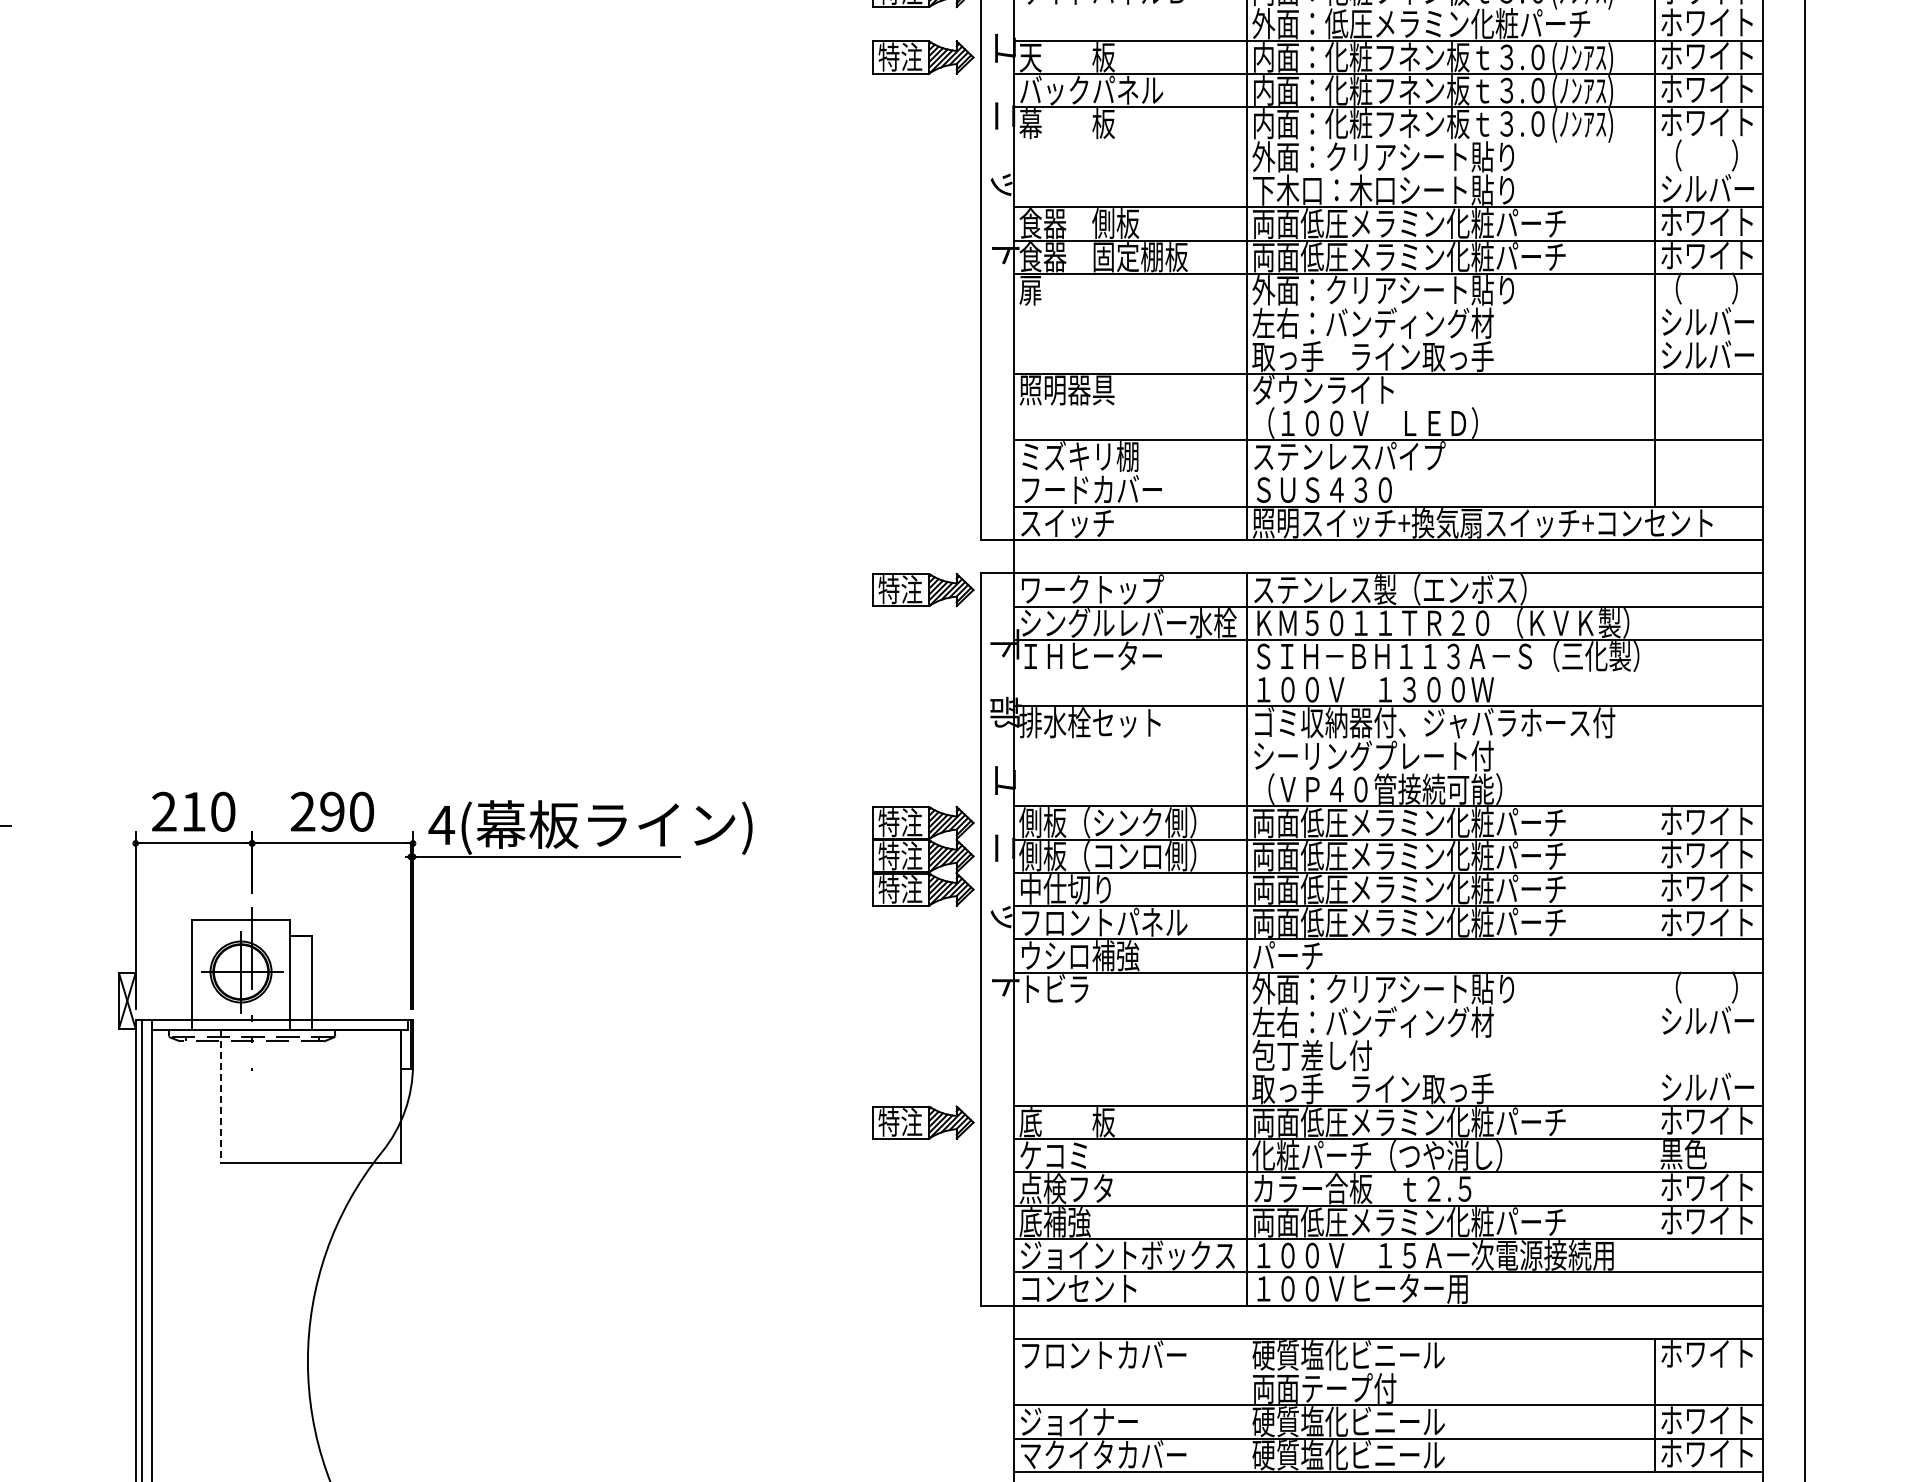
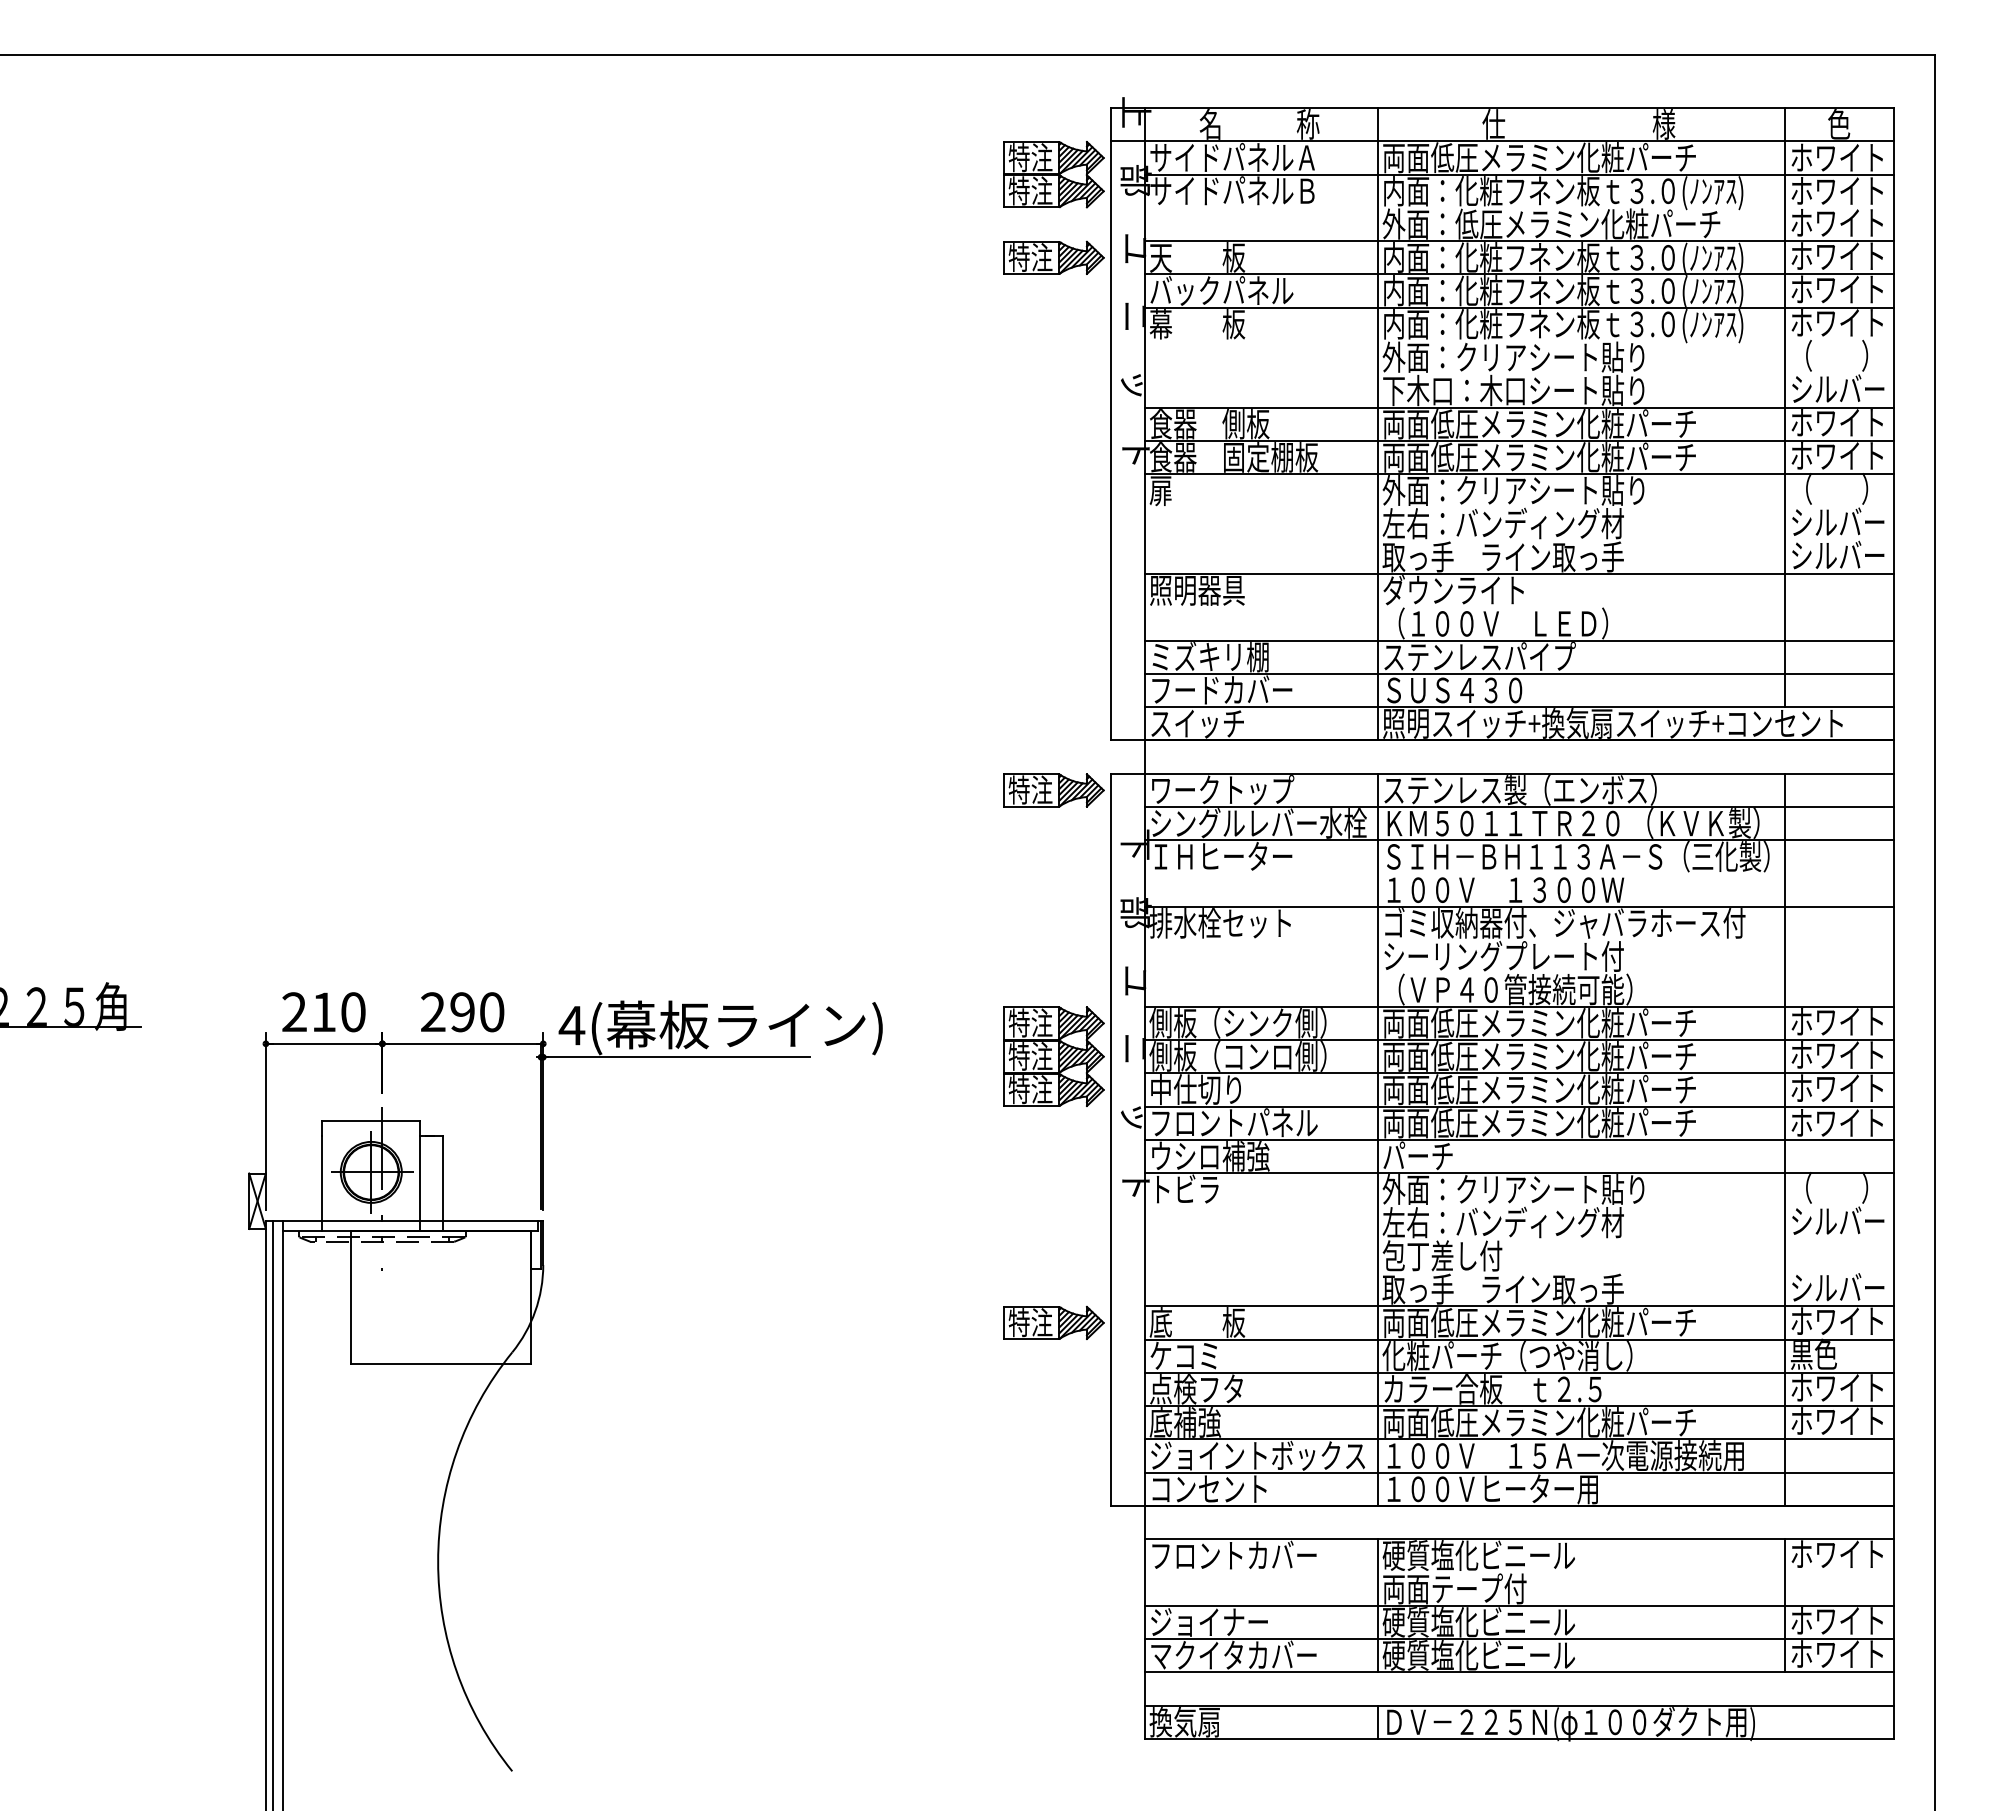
line: (1388, 473) -> (1518, 673), added
line: (1655, 939) -> (1785, 1139), added
line: (220, 1097) -> (350, 1297), dashed -> solid
line: (1247, 1405) -> (1377, 1605), added

